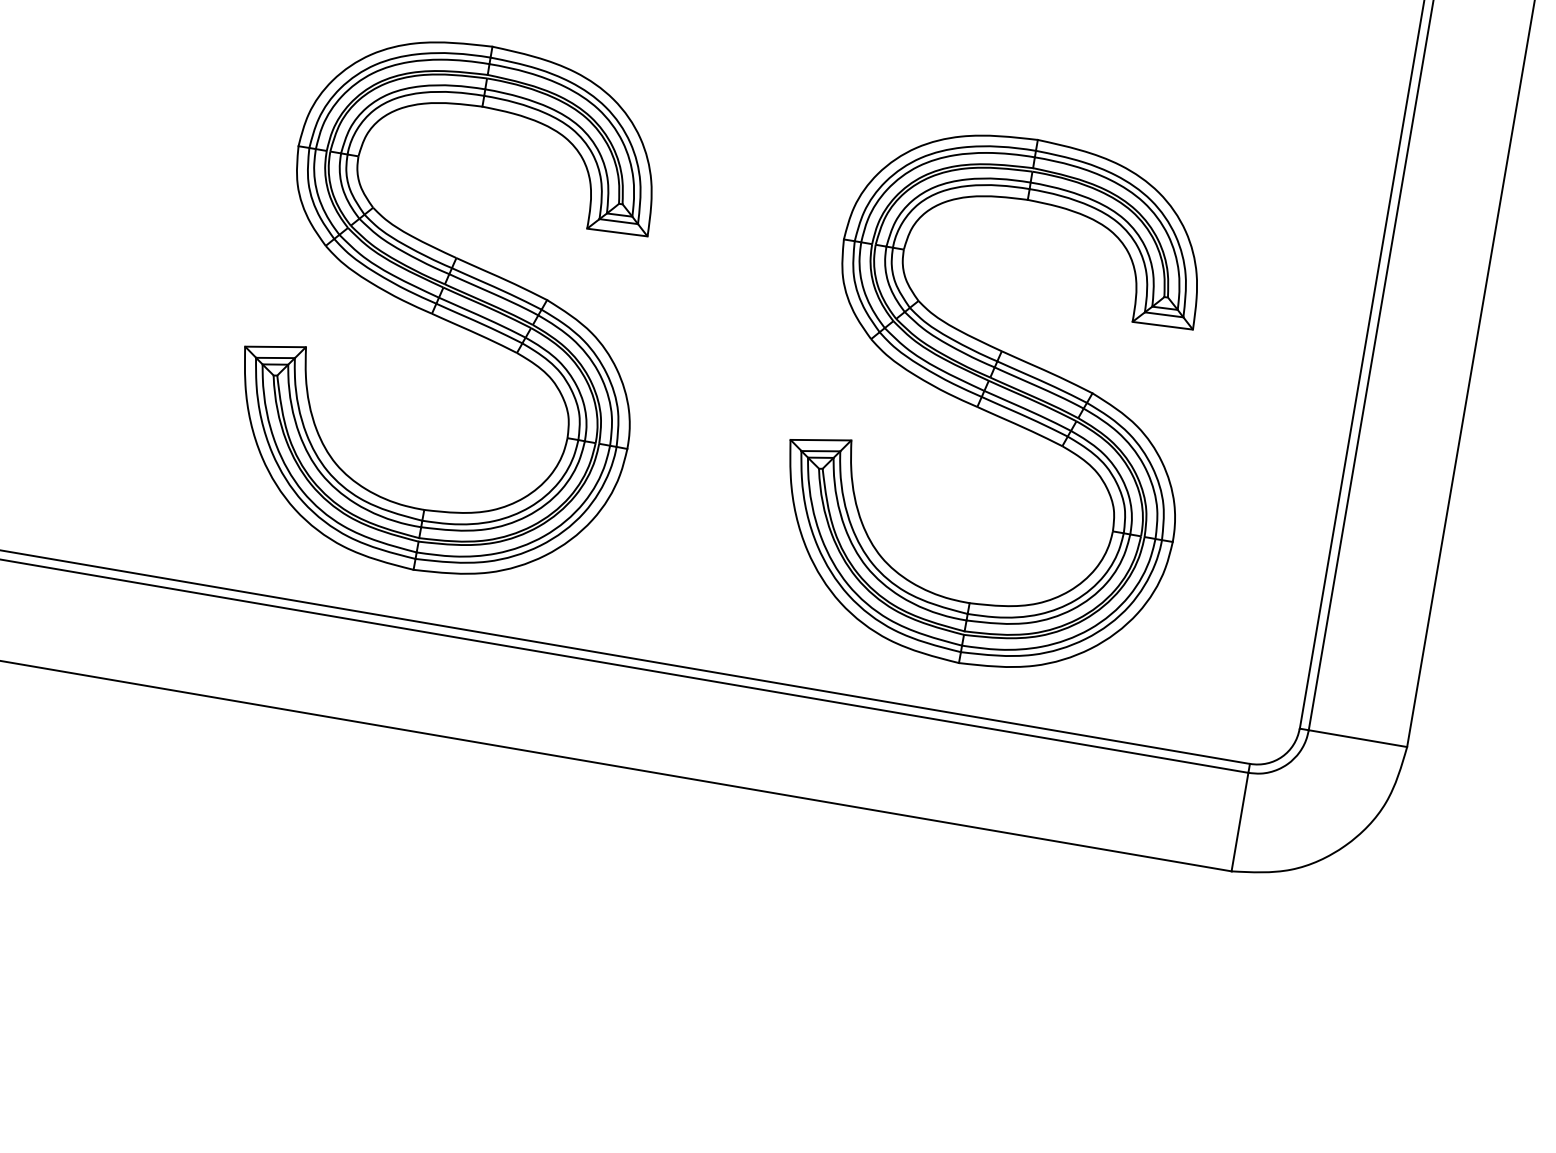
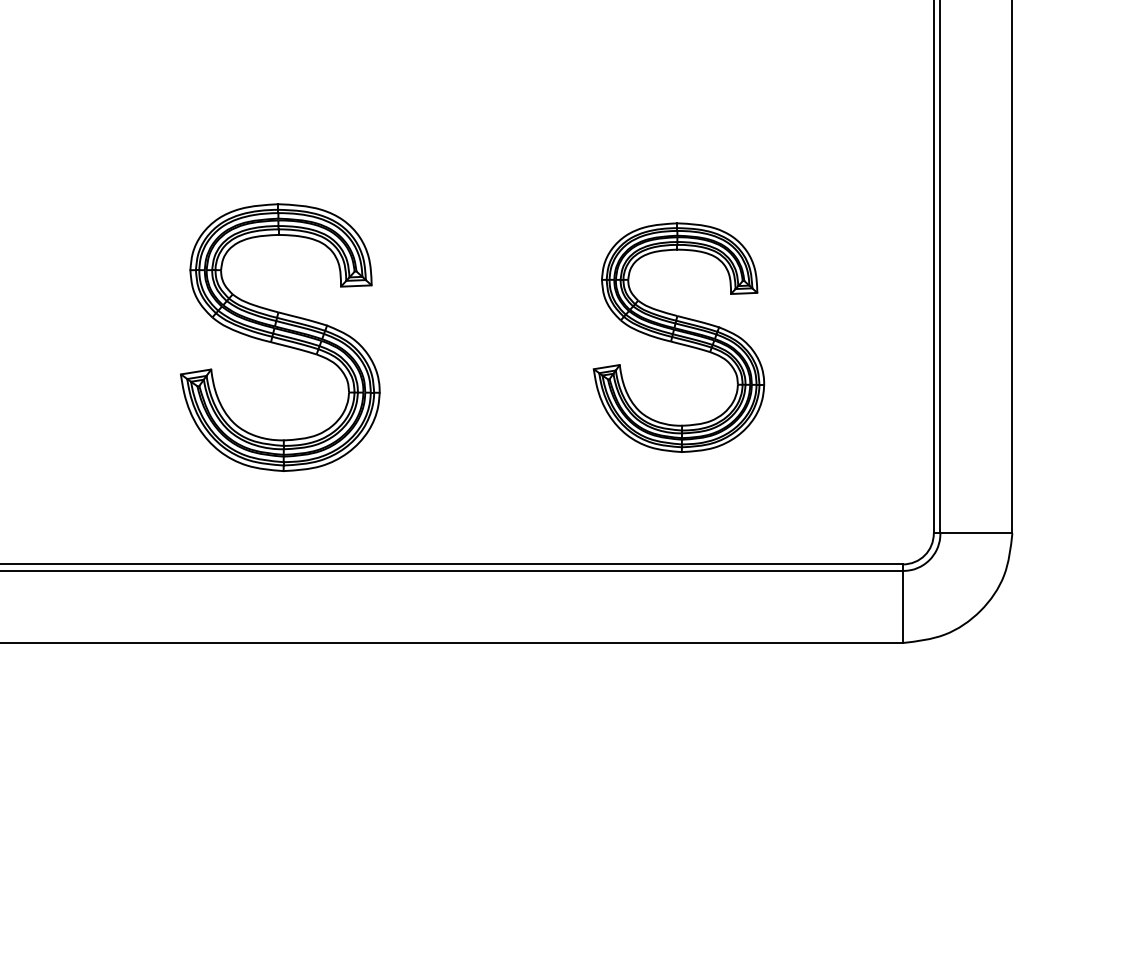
part: (452, 308) -> (280, 337), size x0.7
part: (996, 401) -> (678, 337), size x0.6

